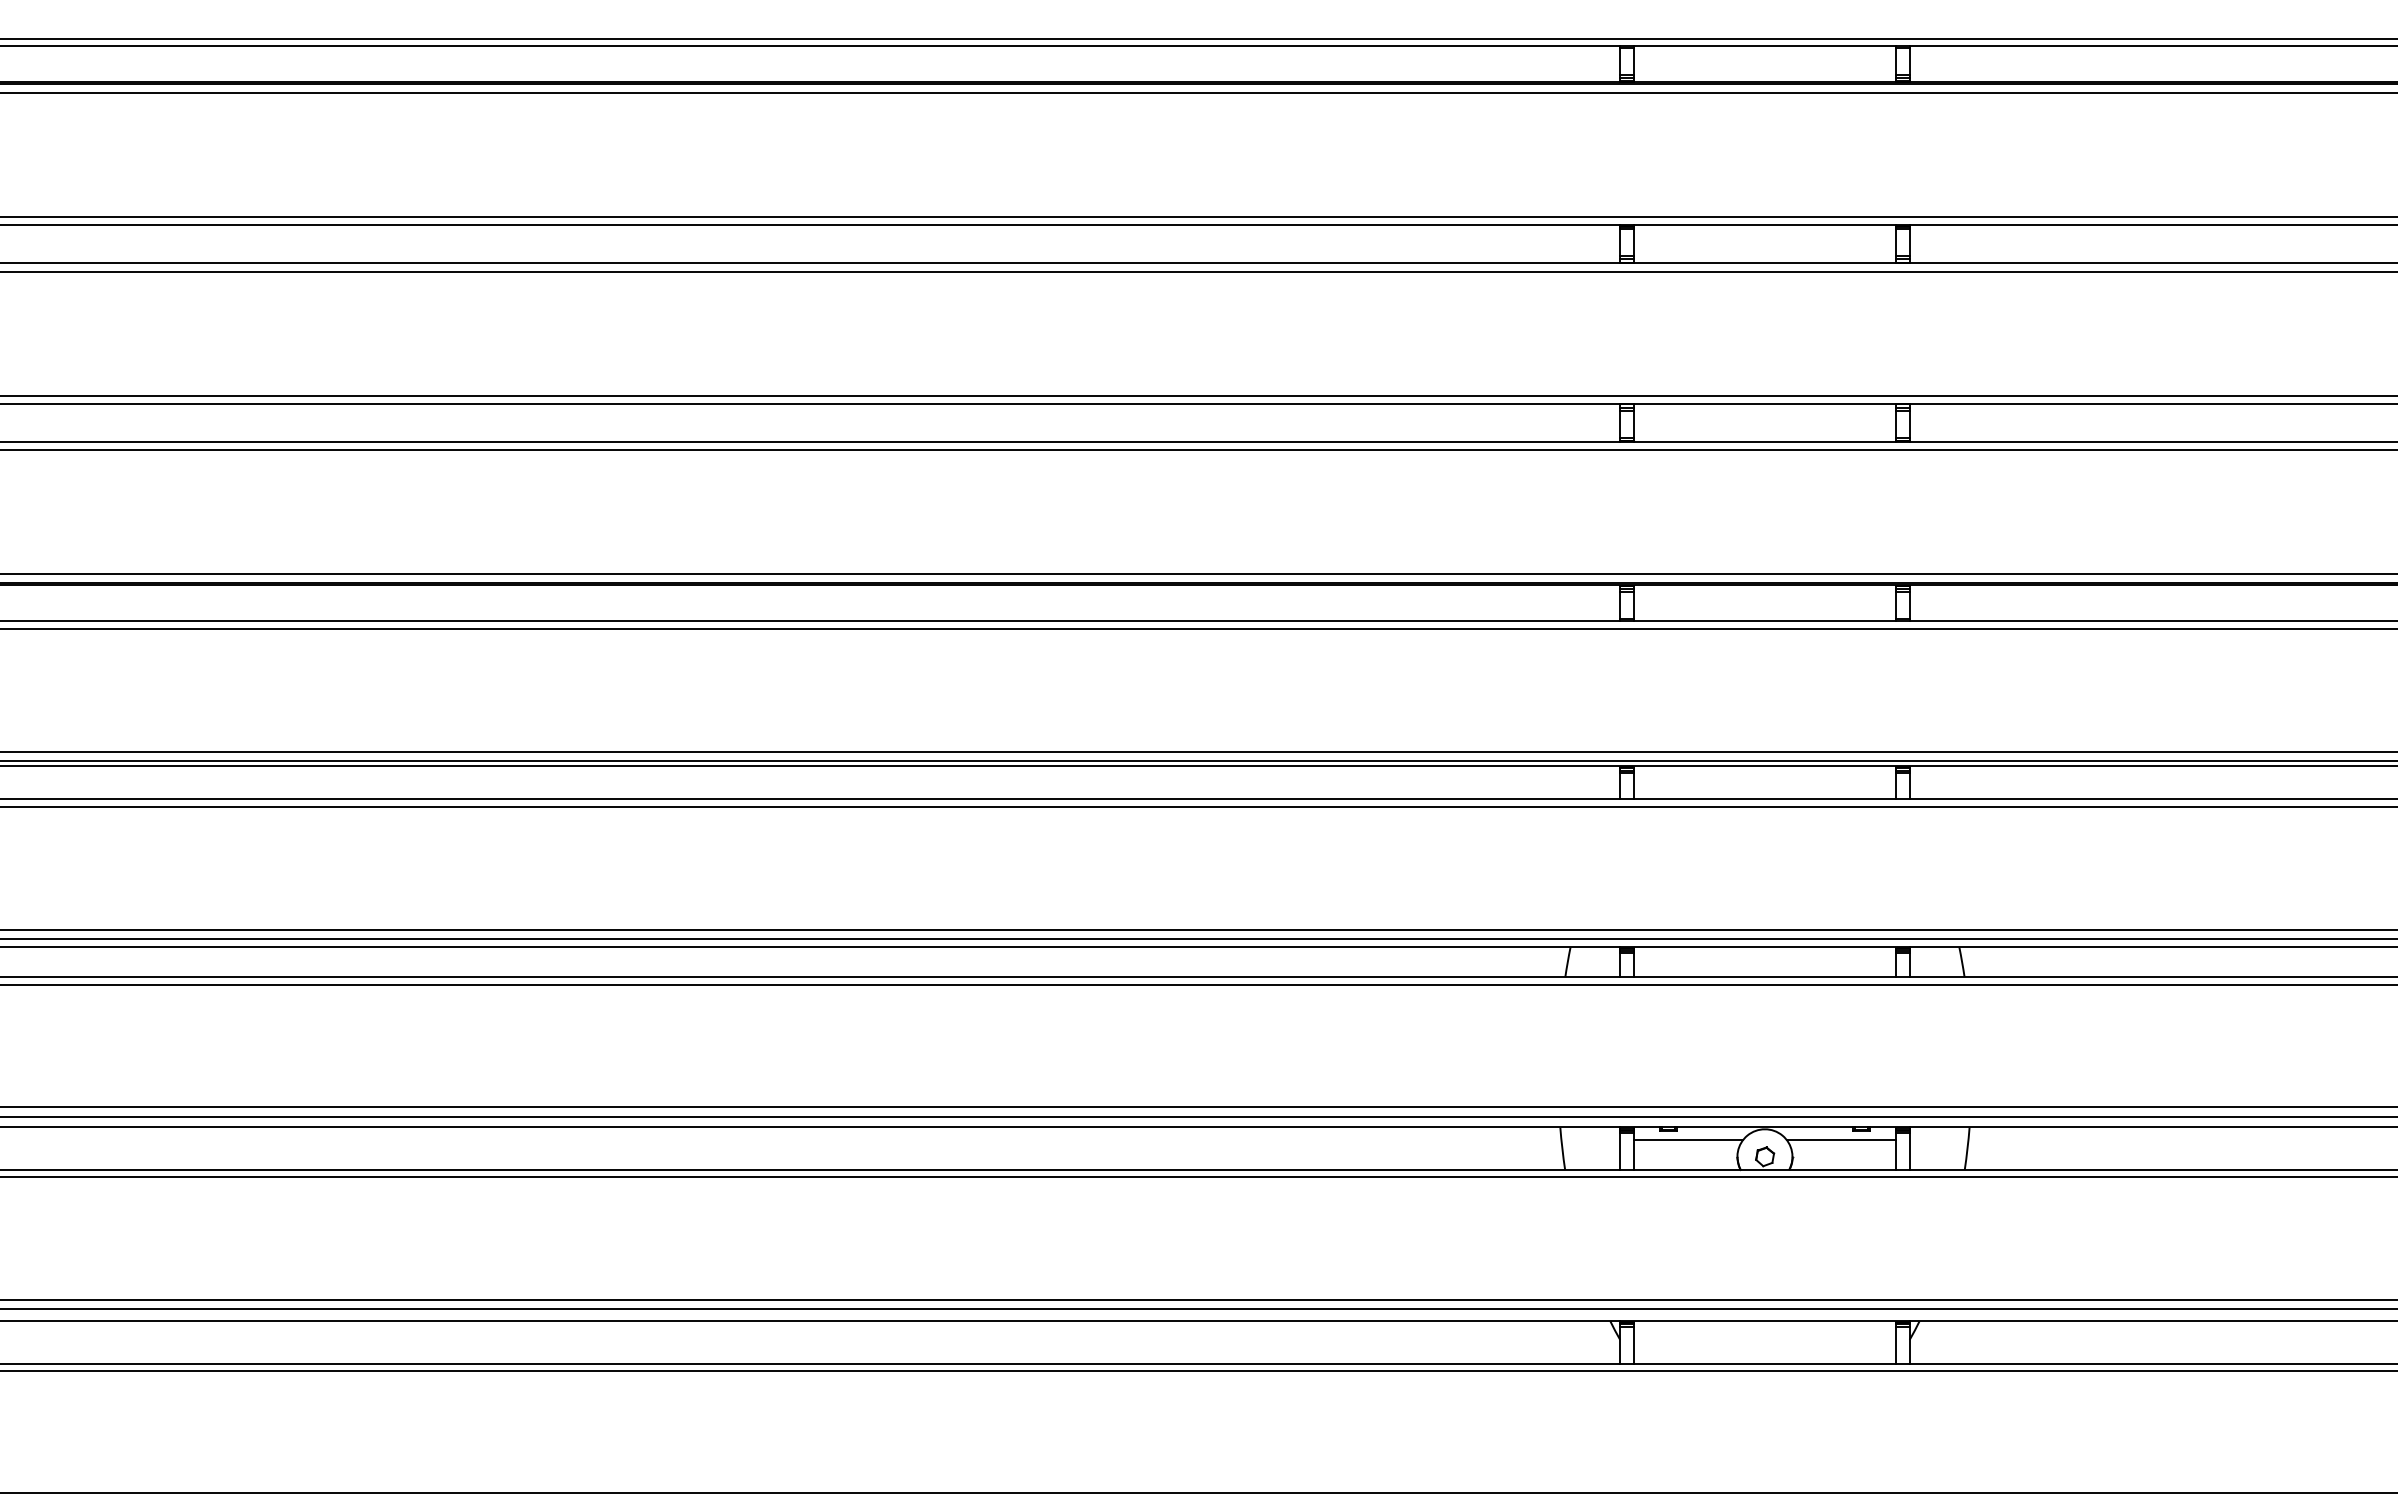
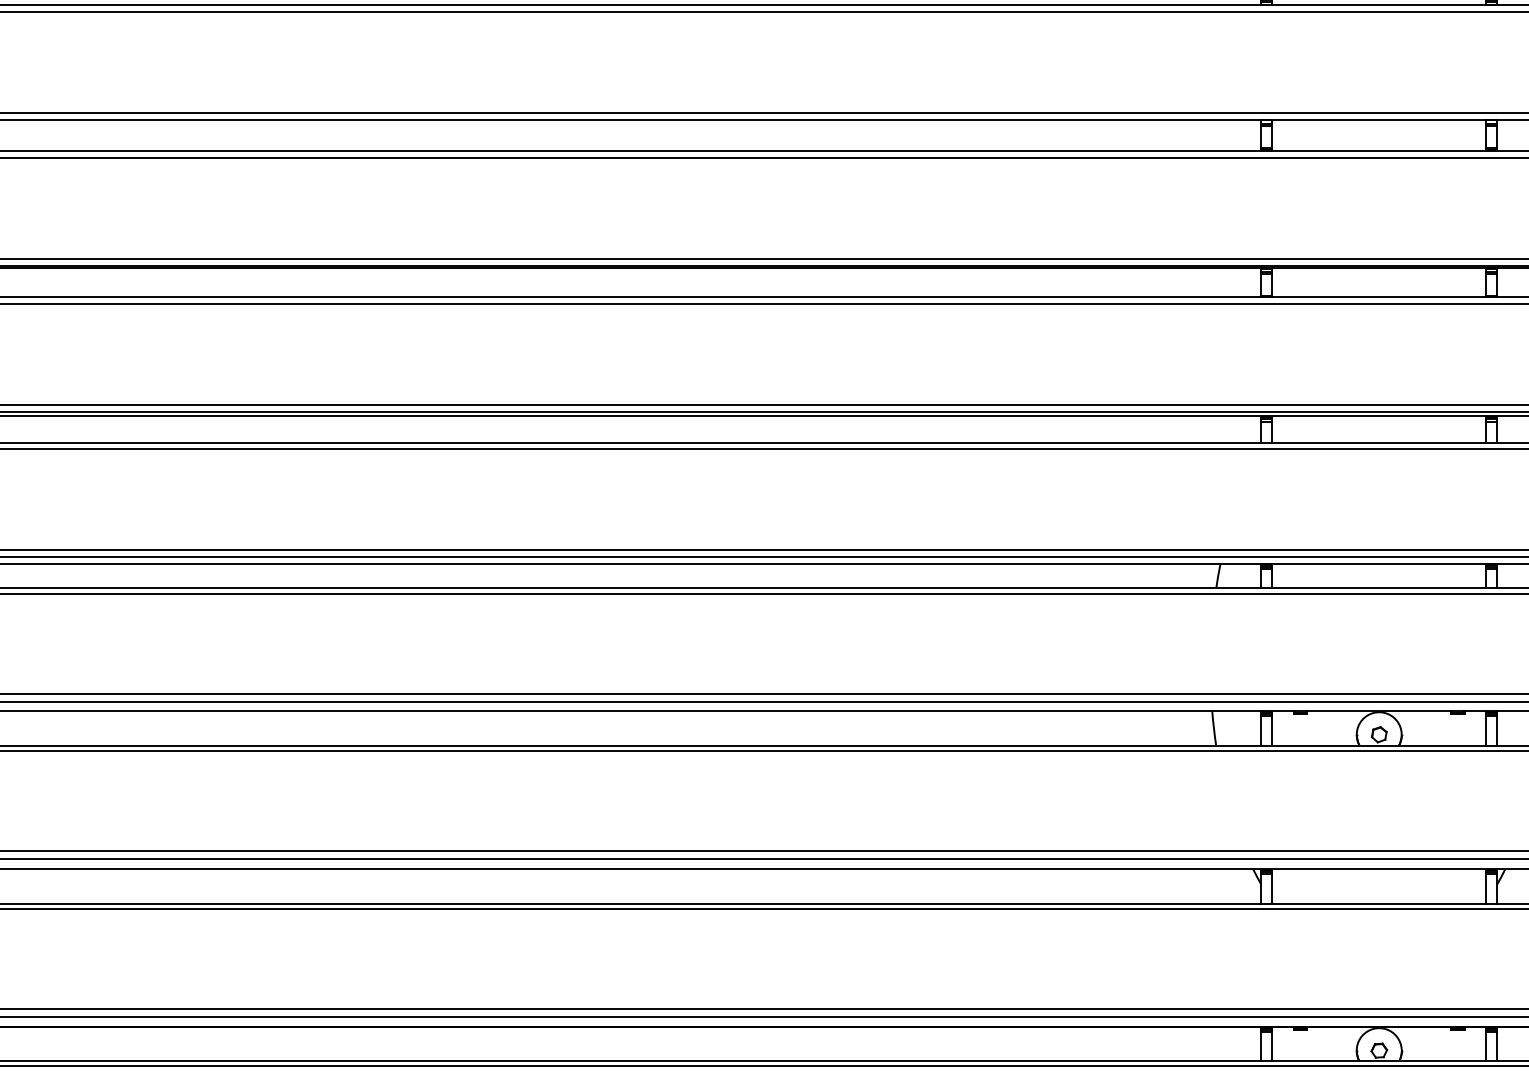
line: (1688, 1140) -> (1316, 721), removed
line: (1841, 1140) -> (1441, 721), removed

